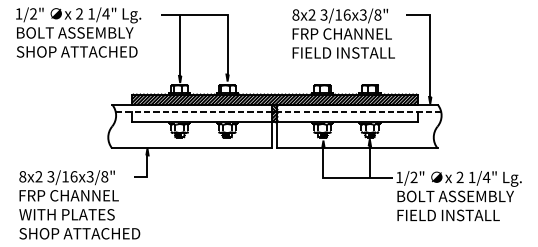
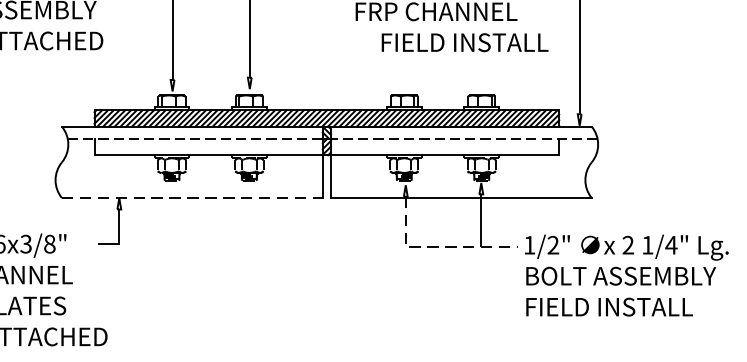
text: (343, 52) -> (464, 41), moved
line: (192, 148) -> (192, 198), solid -> dashed
line: (342, 178) -> (436, 246), solid -> dashed

